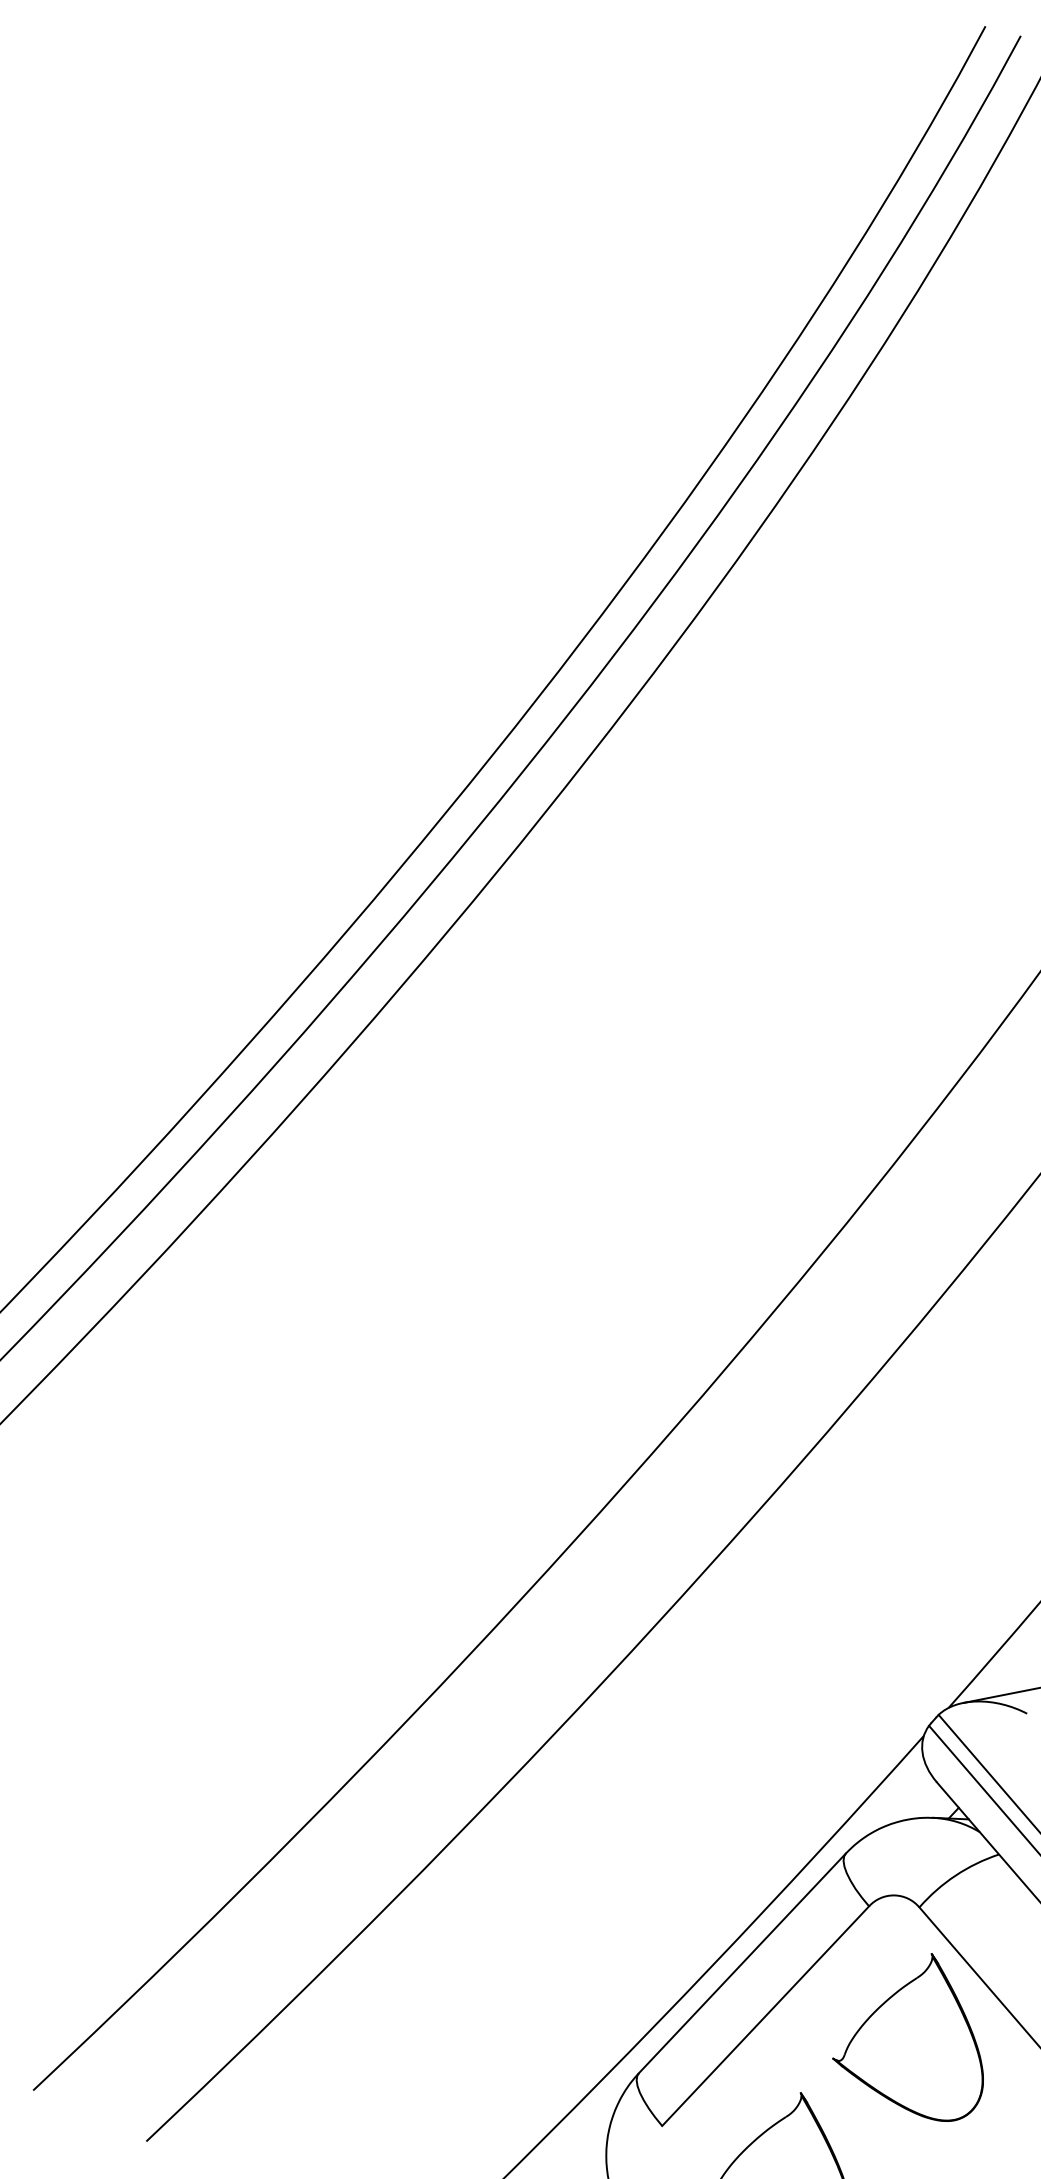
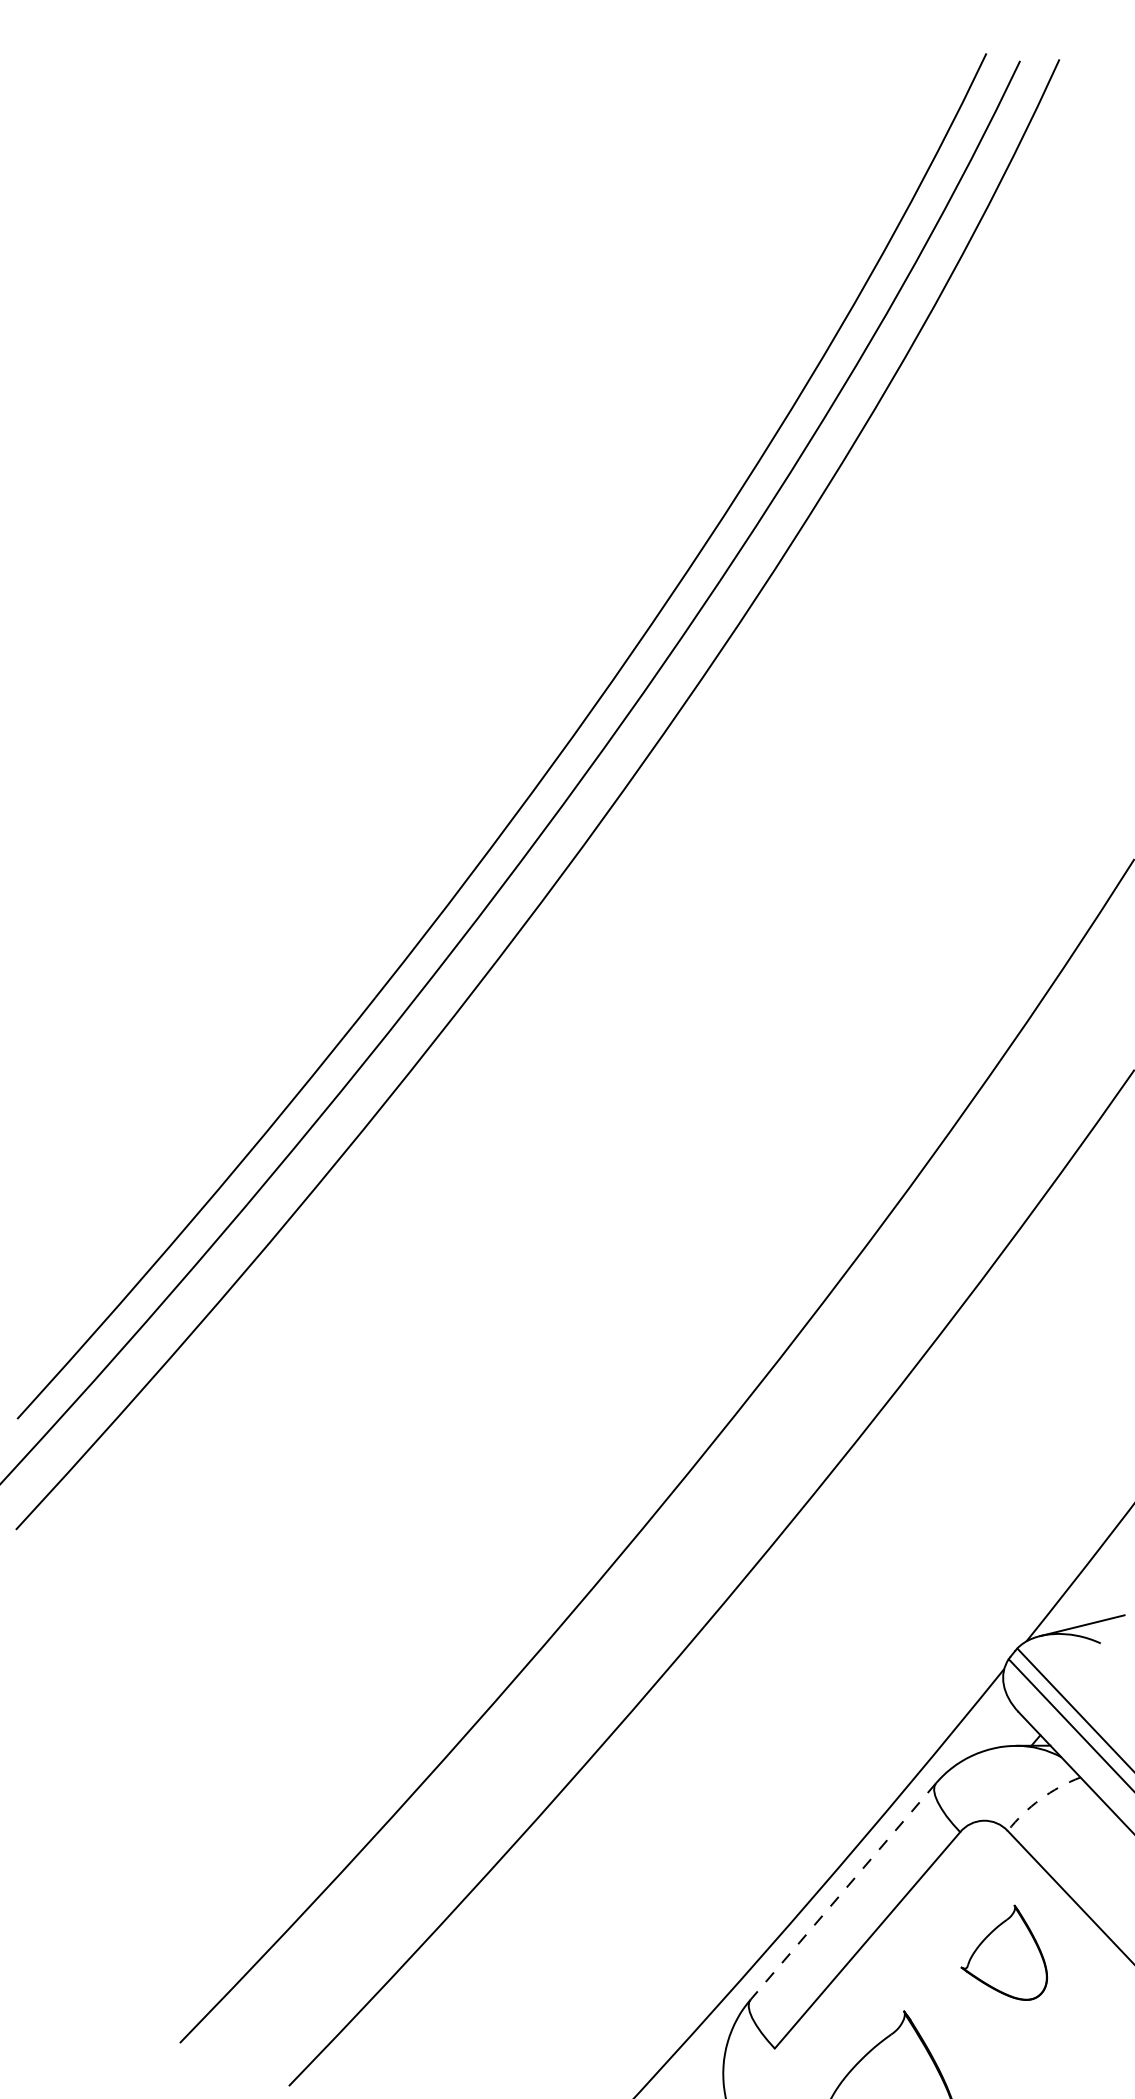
arc: (955, 1875) -> (1040, 1799), solid -> dashed
line: (741, 1964) -> (842, 1892), solid -> dashed
part: (909, 2035) -> (1004, 1952), size x0.6

